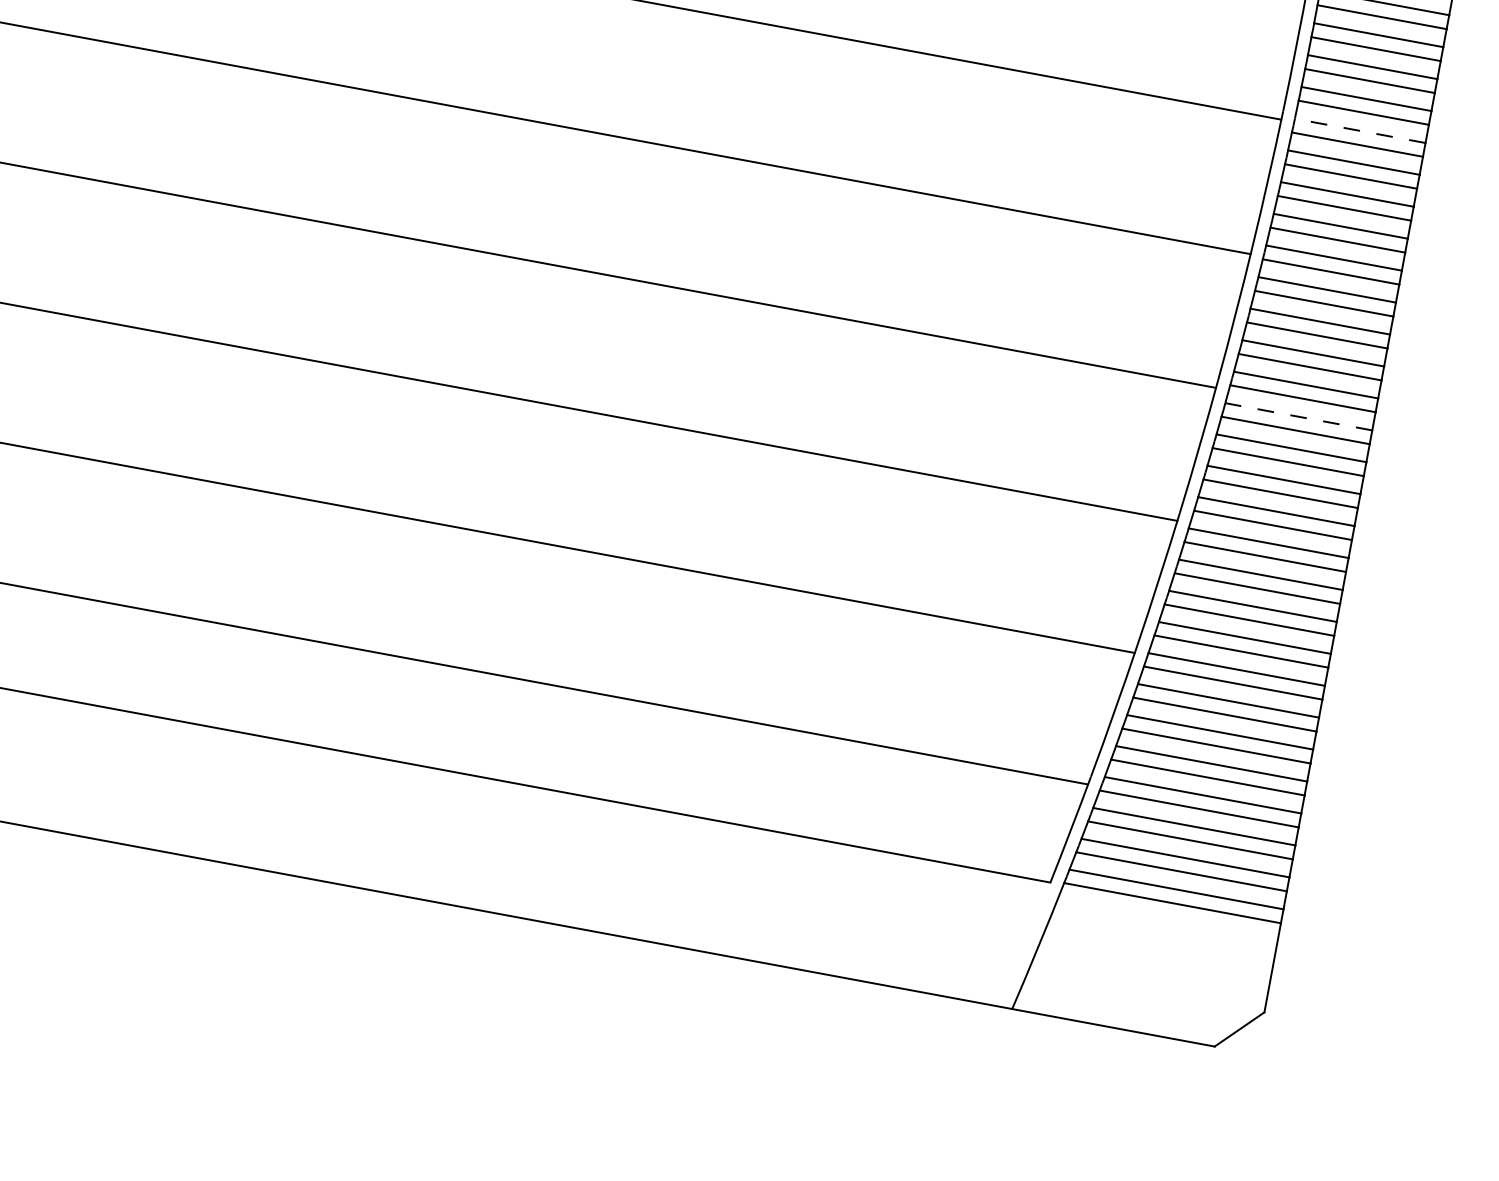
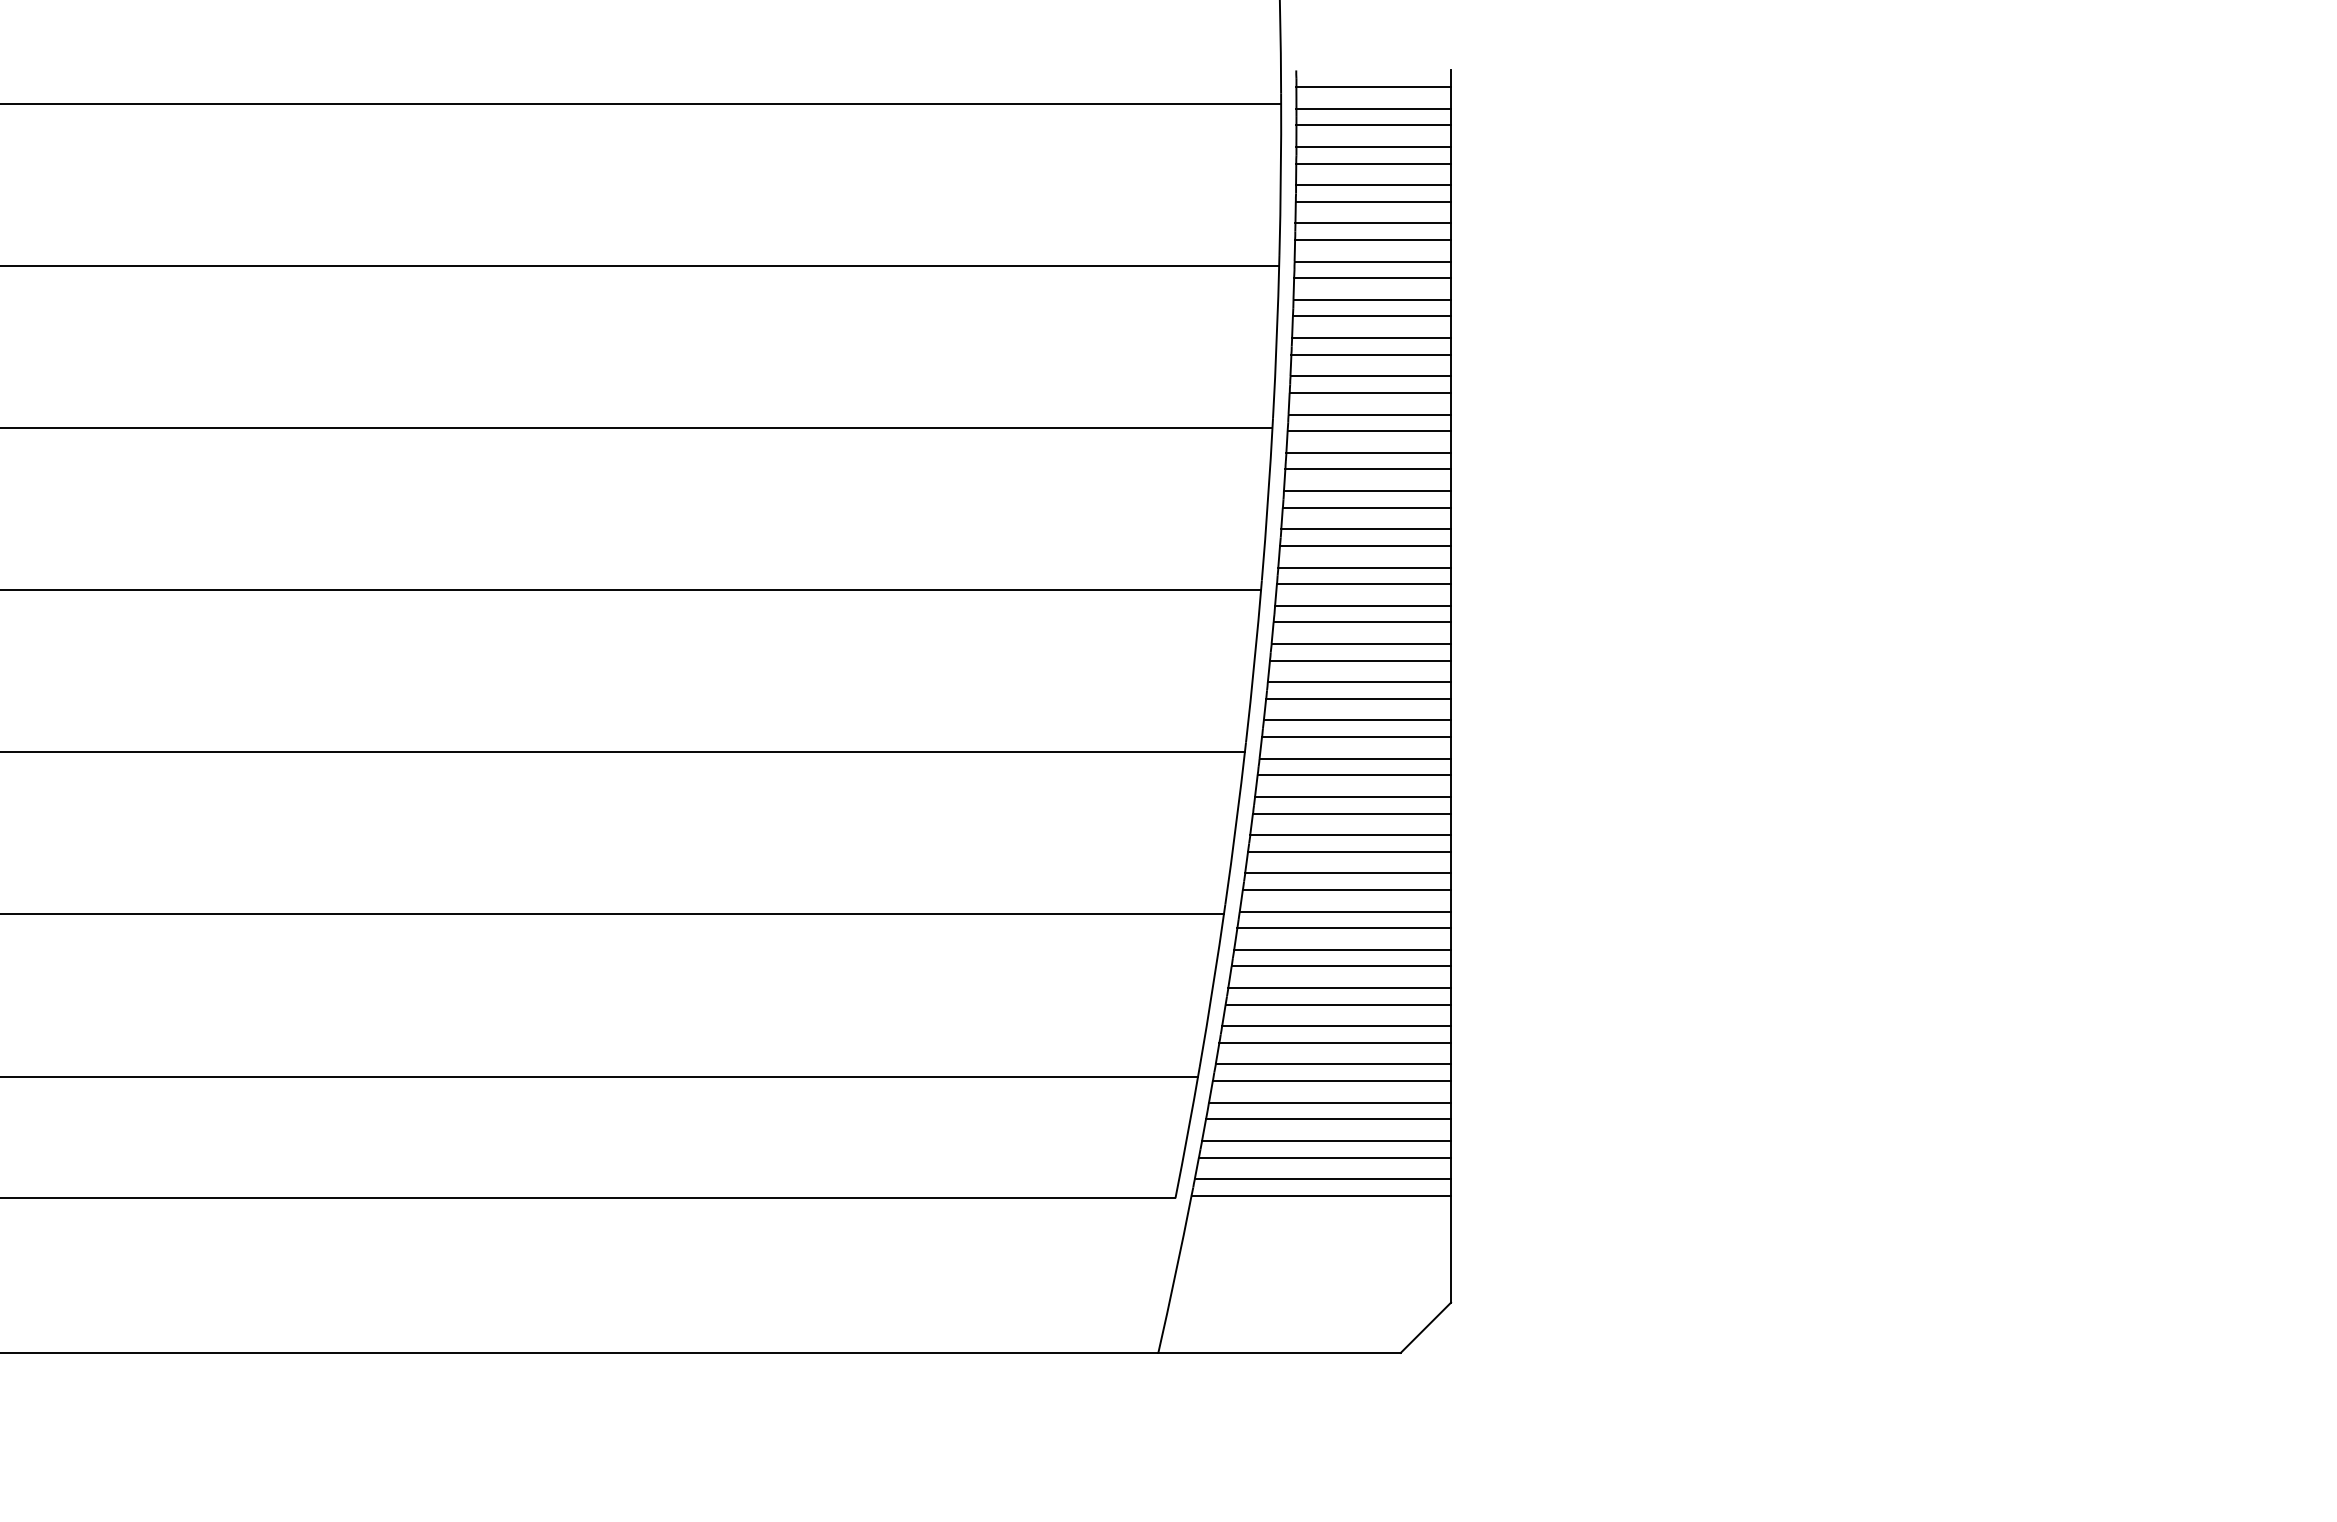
line: (1359, 130) -> (1372, 261), dashed -> solid
line: (1299, 416) -> (1363, 605), dashed -> solid

